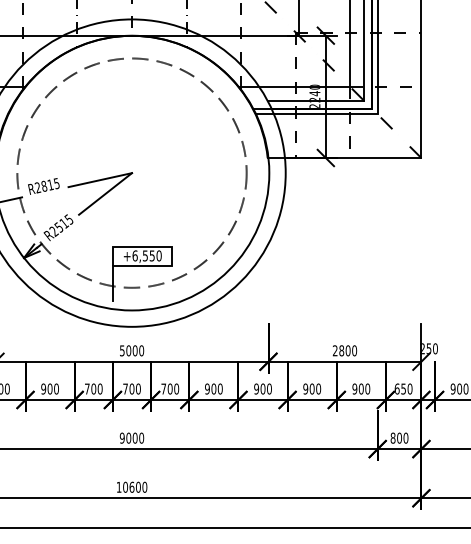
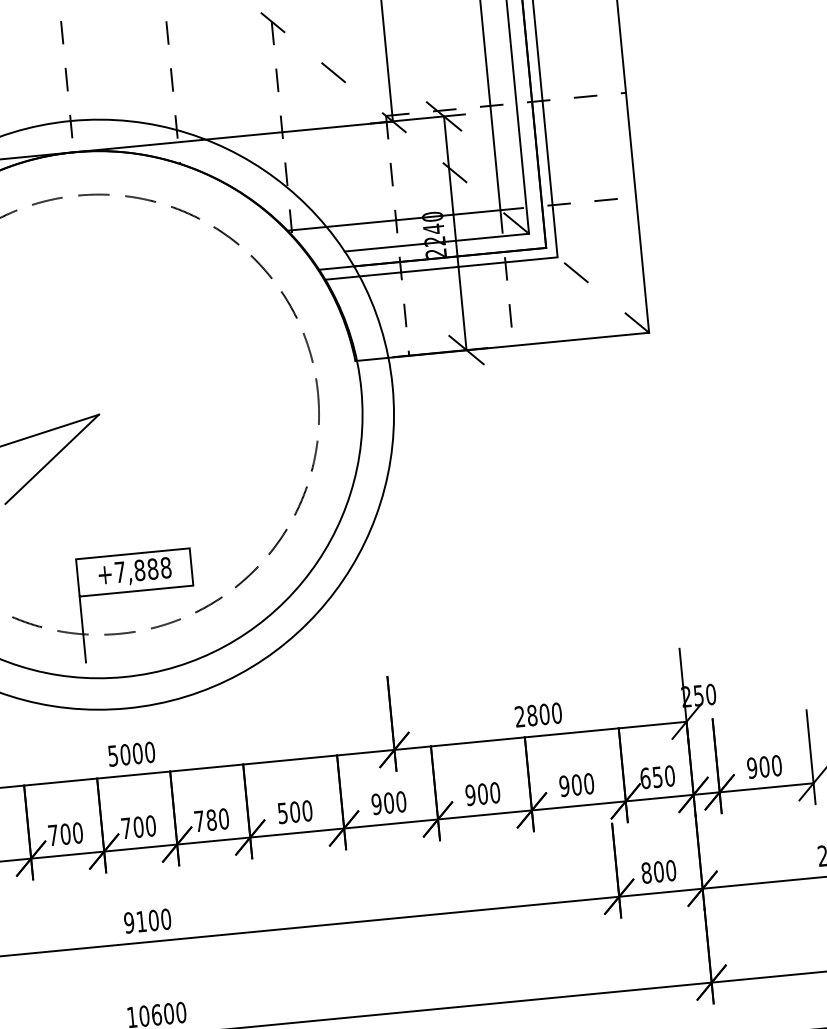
text: (146, 255) -> (141, 569), +6,550 -> +7,888
text: (169, 388) -> (210, 819), 700 -> 780
text: (207, 388) -> (282, 812), 900 -> 500
text: (128, 437) -> (140, 920), 9000 -> 9100

